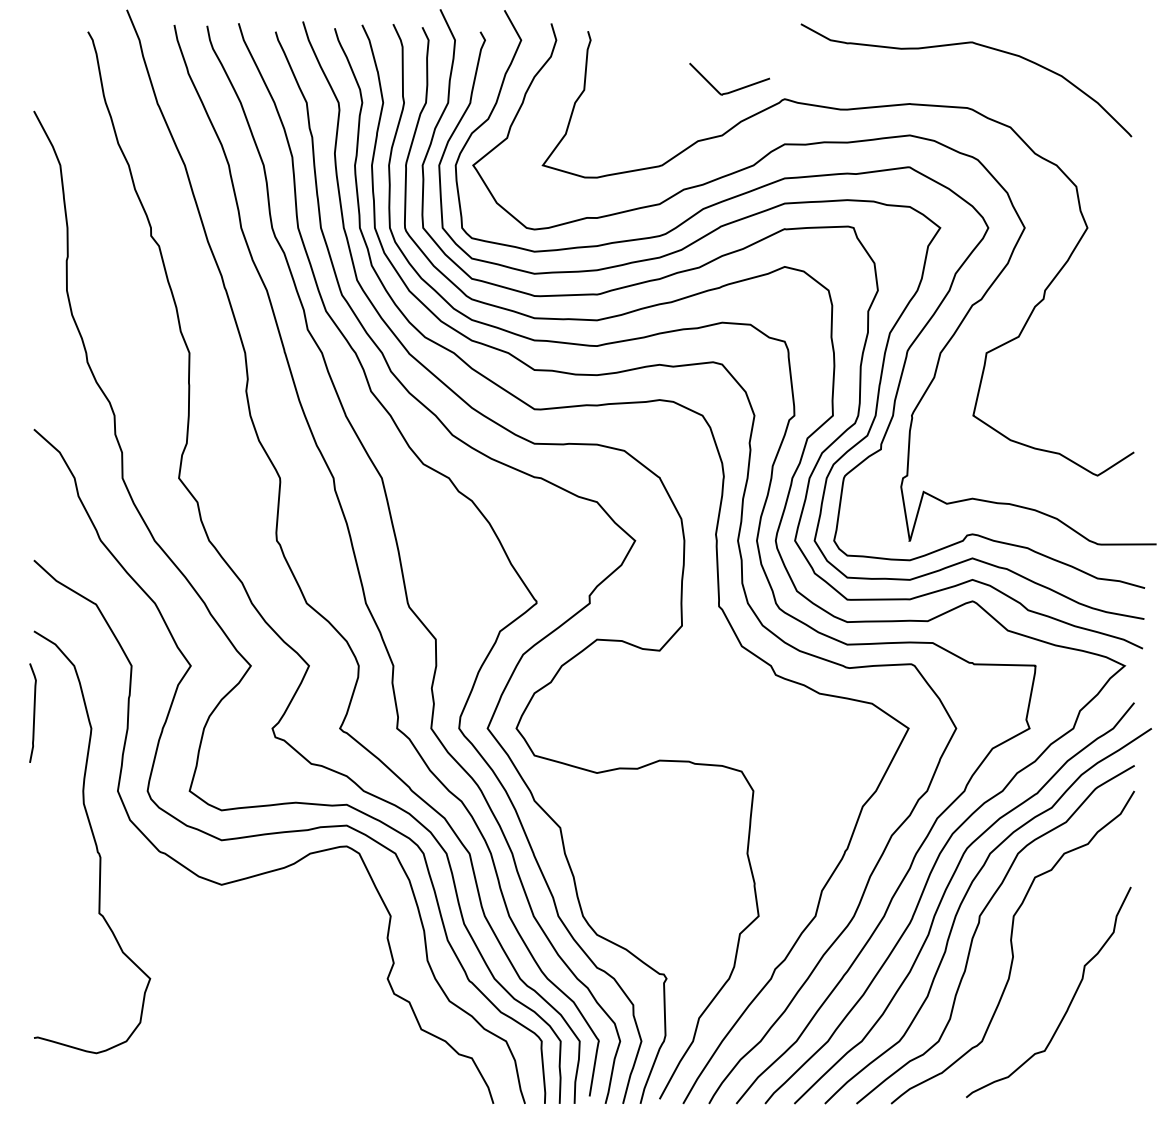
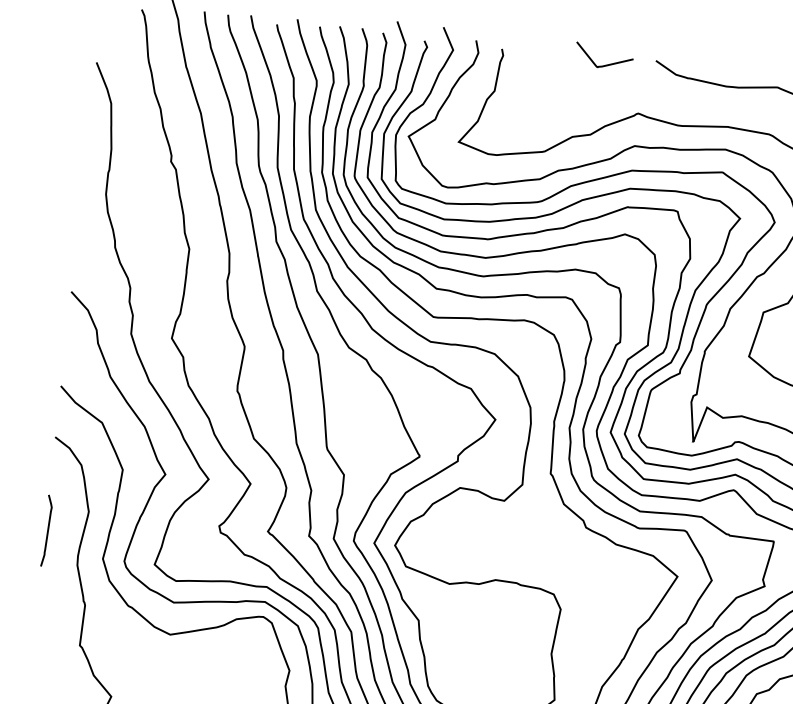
curve: (732, 90) -> (605, 64), moved
curve: (33, 712) -> (47, 530), moved

